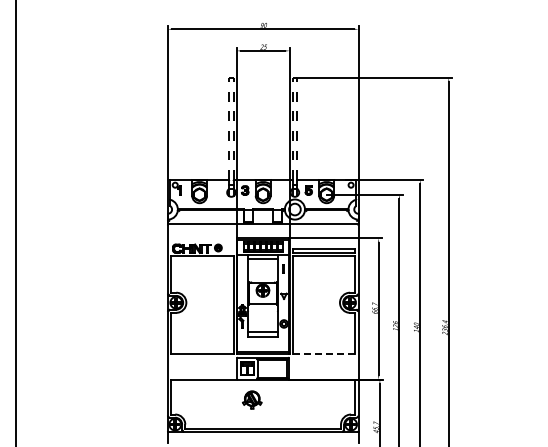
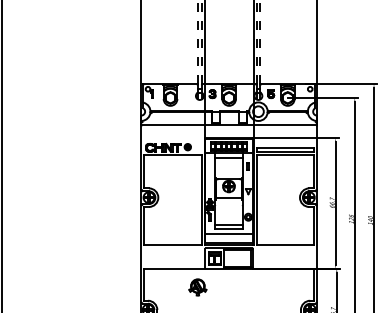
line: (263, 342) -> (229, 234), added
line: (324, 353) -> (285, 244), dashed -> solid
part: (252, 399) -> (198, 286), moved

